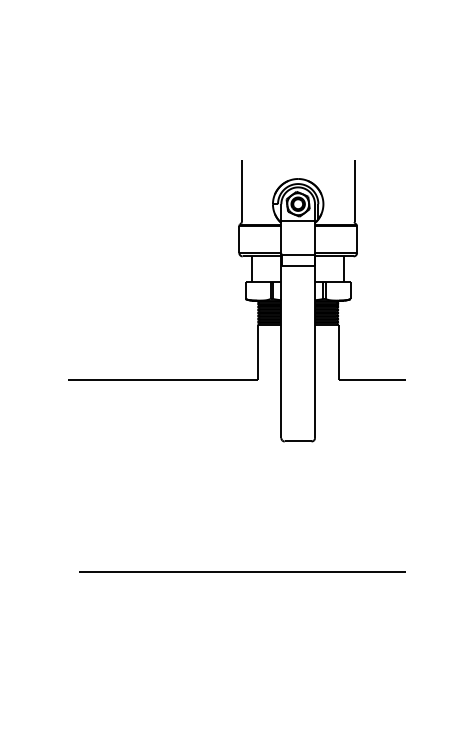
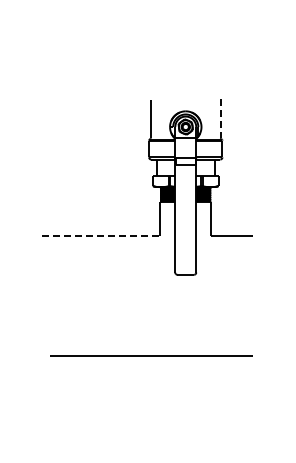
line: (353, 192) -> (220, 119), solid -> dashed
line: (162, 380) -> (101, 236), solid -> dashed

